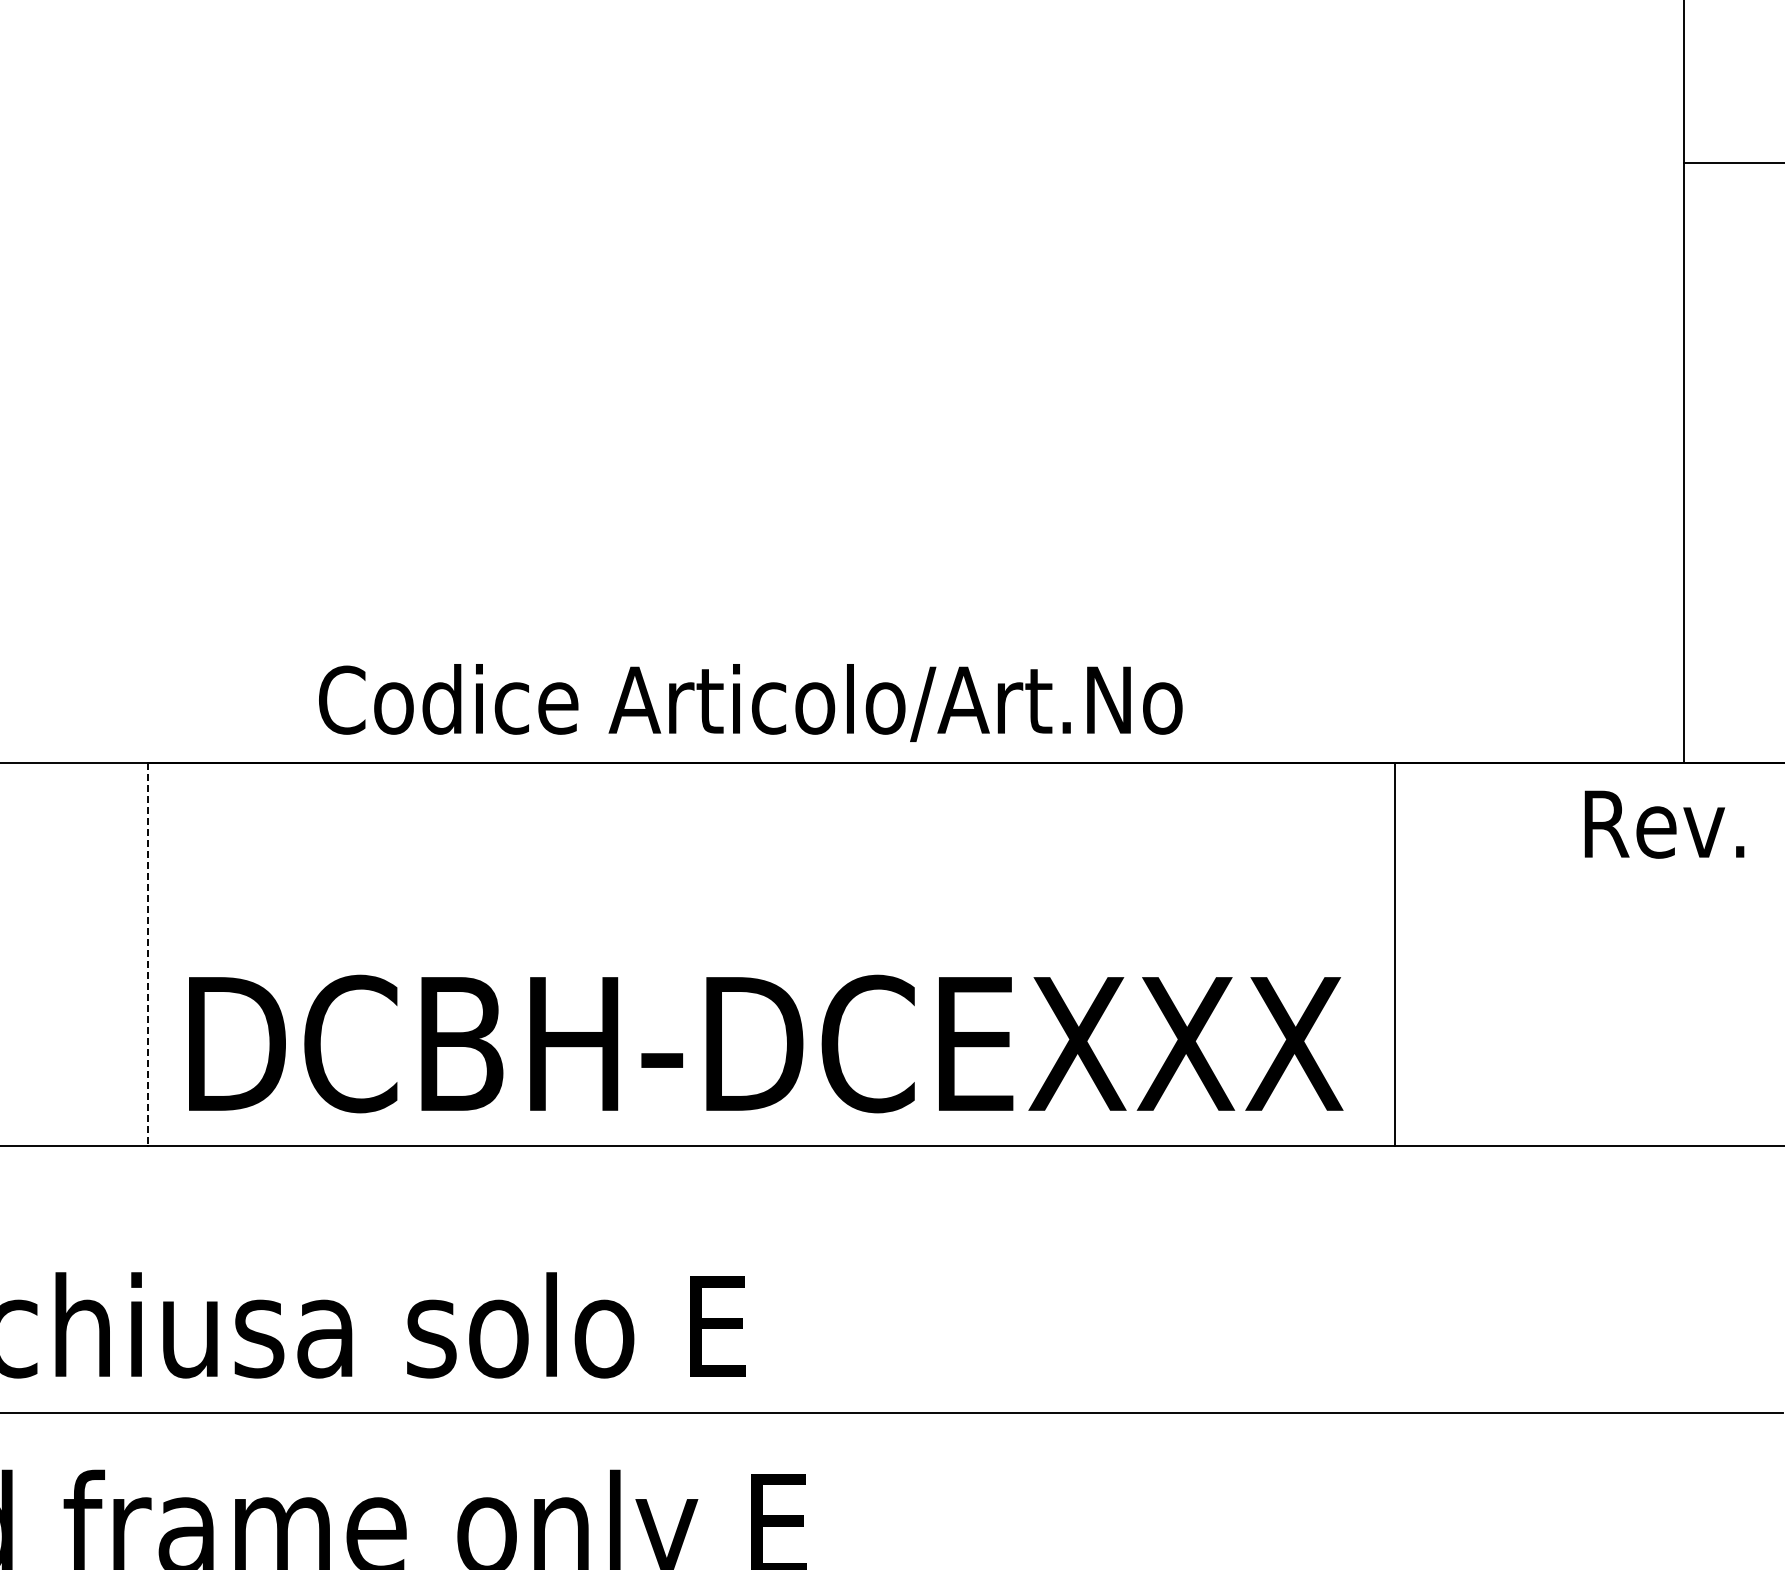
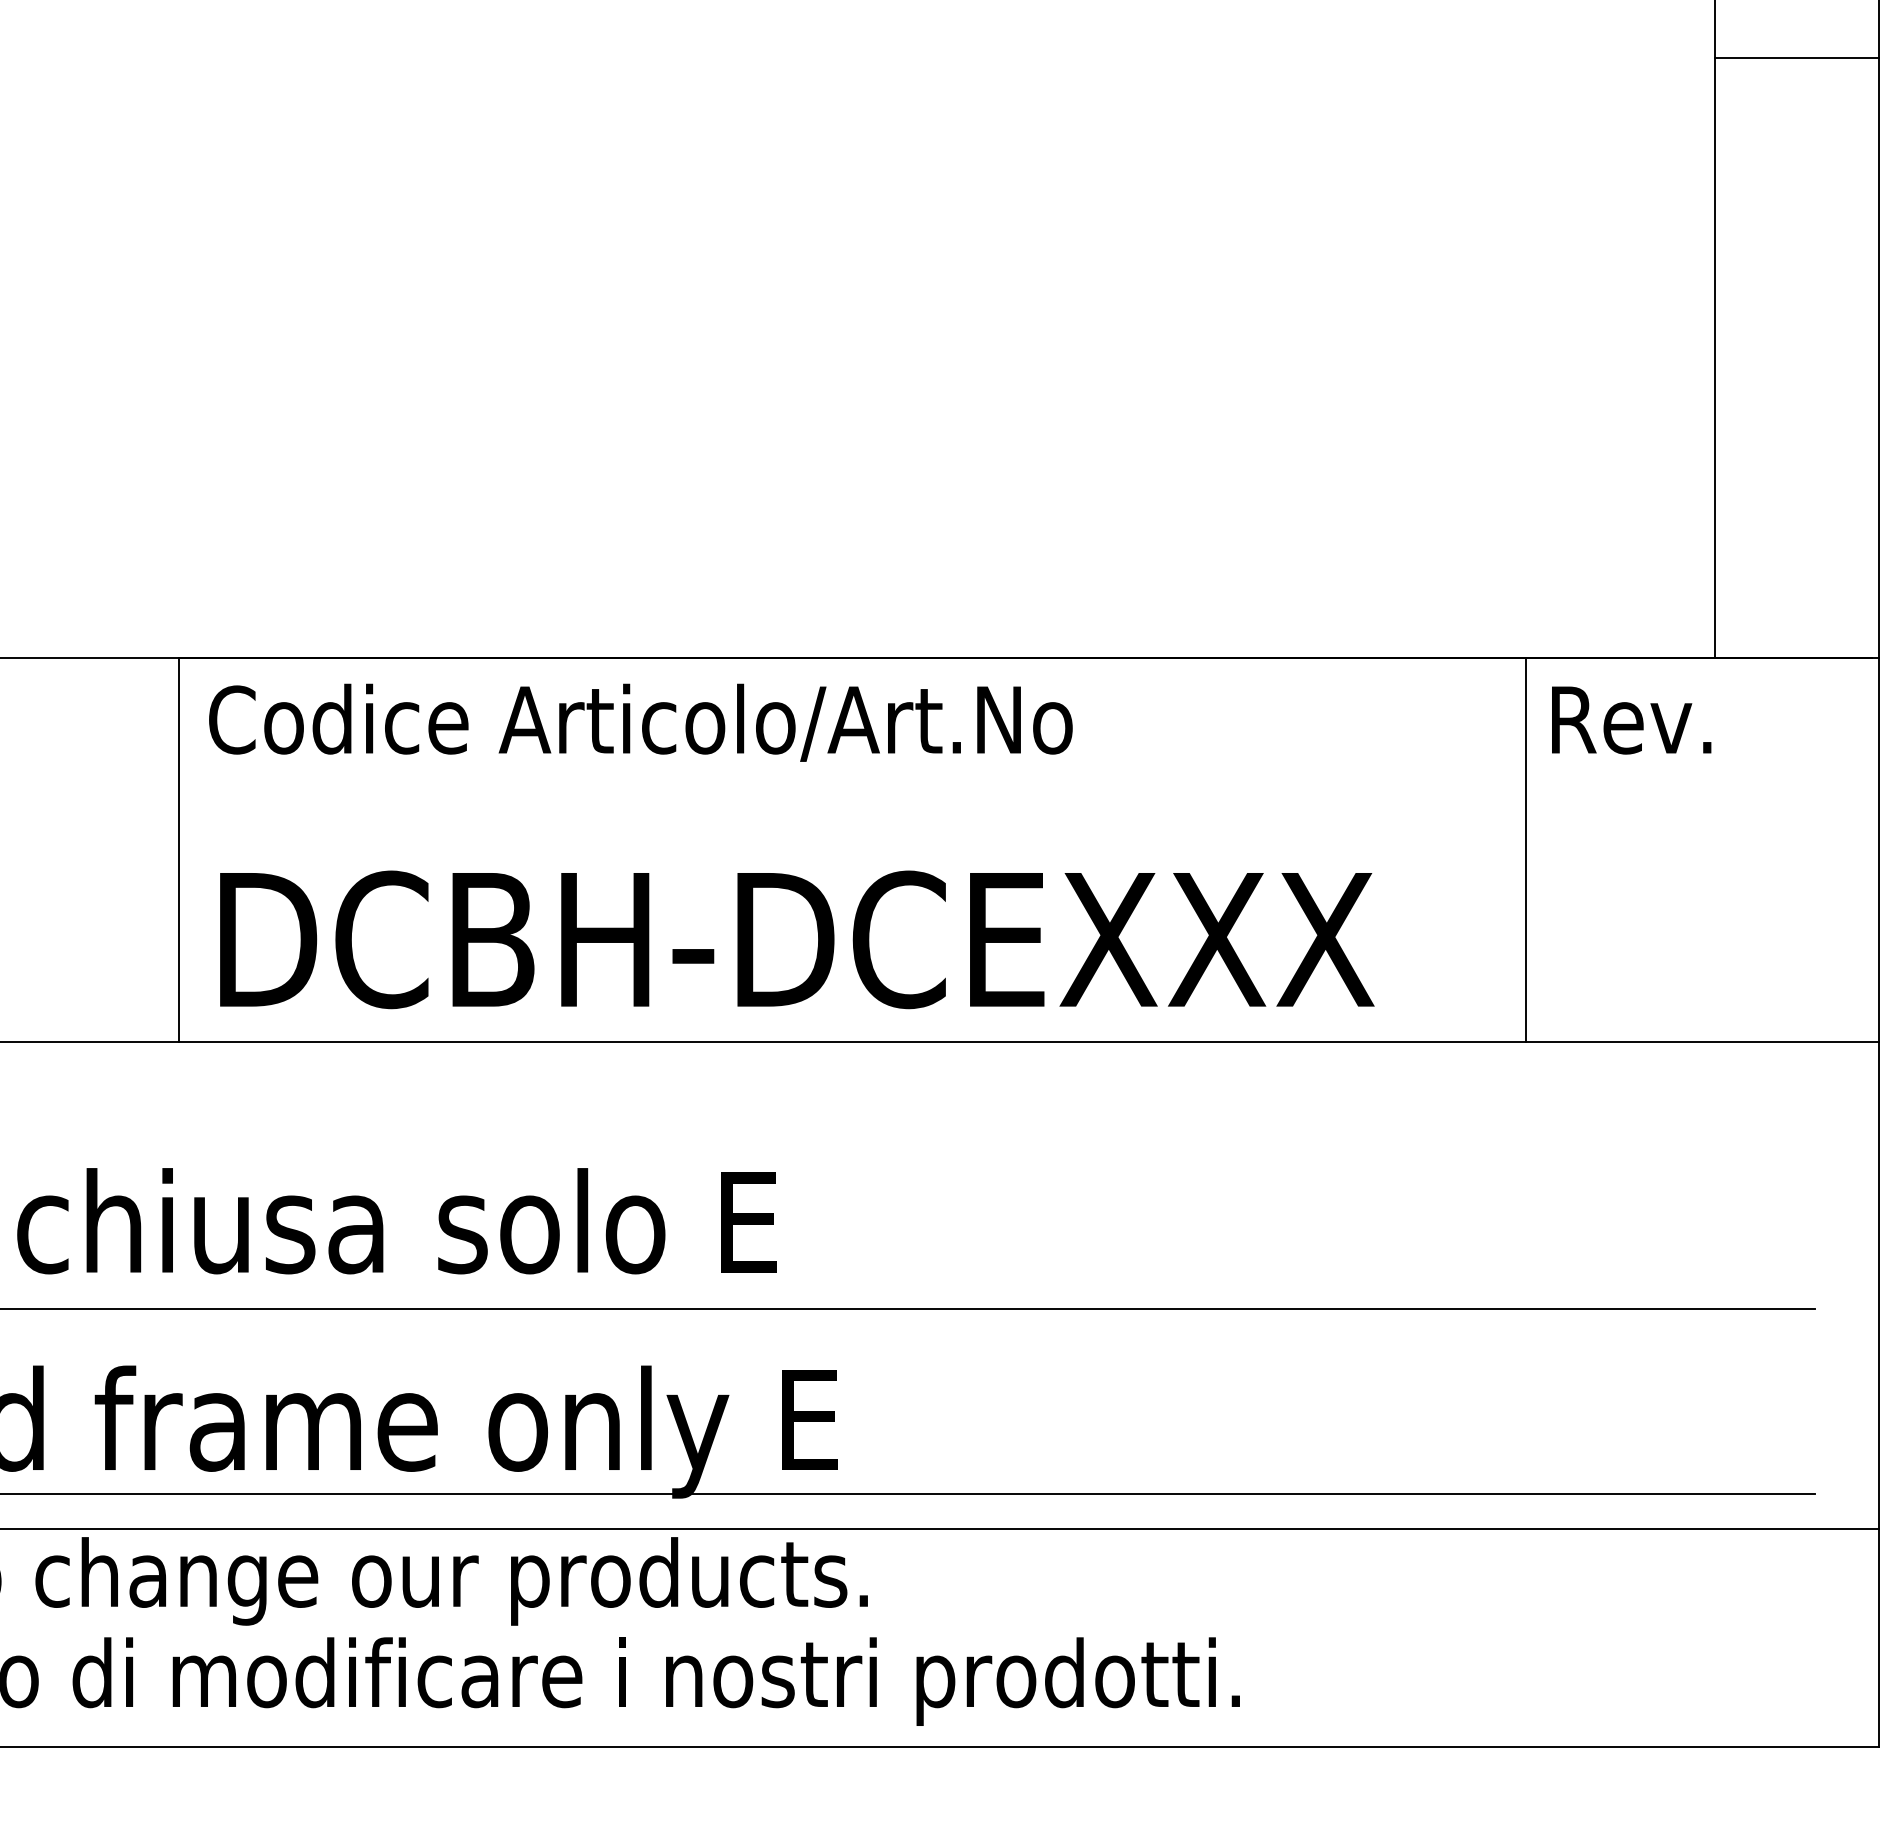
text: (750, 702) -> (640, 722), moved
text: (1664, 824) -> (1631, 720), moved
line: (1394, 953) -> (1525, 849), moved
line: (148, 954) -> (179, 850), dashed -> solid

